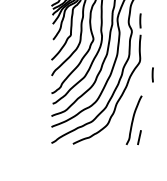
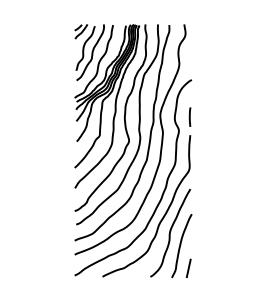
line: (152, 74) -> (205, 186), removed
curve: (125, 109) -> (170, 232), added

